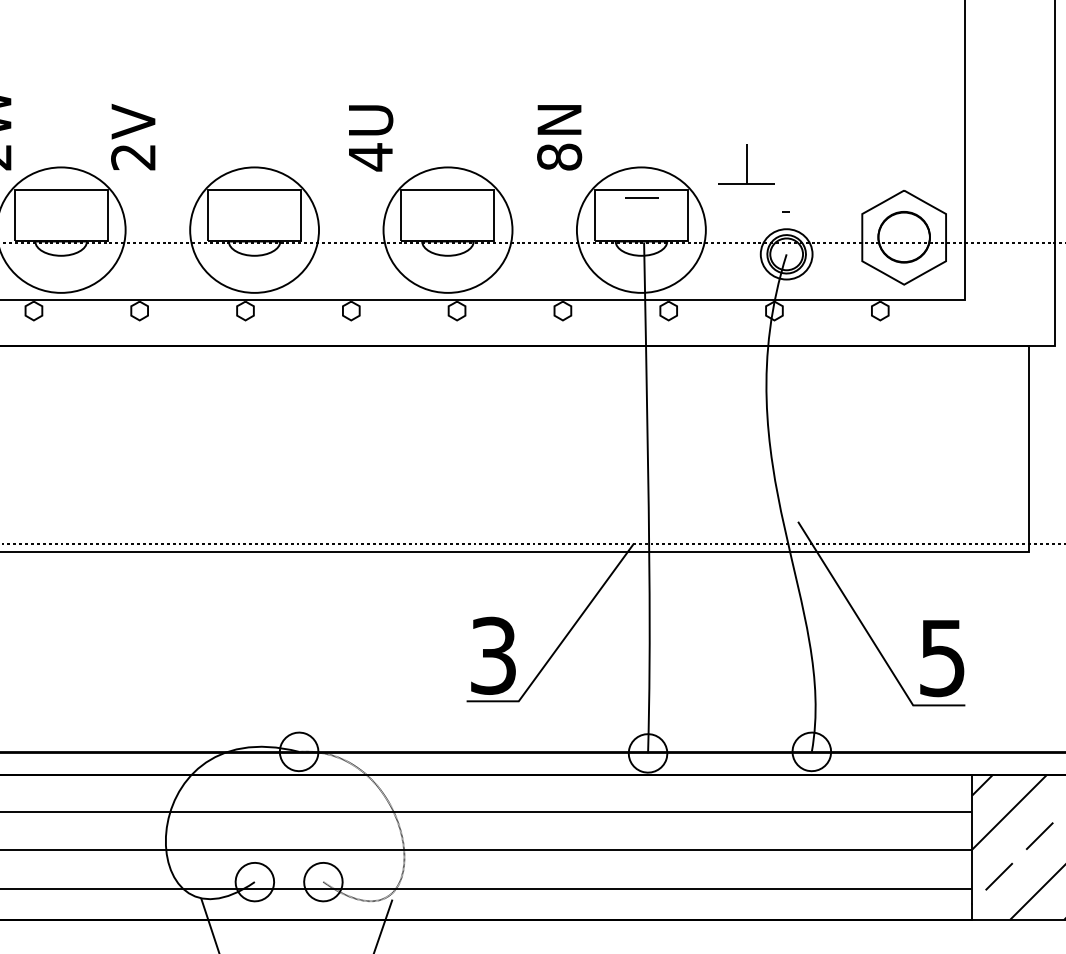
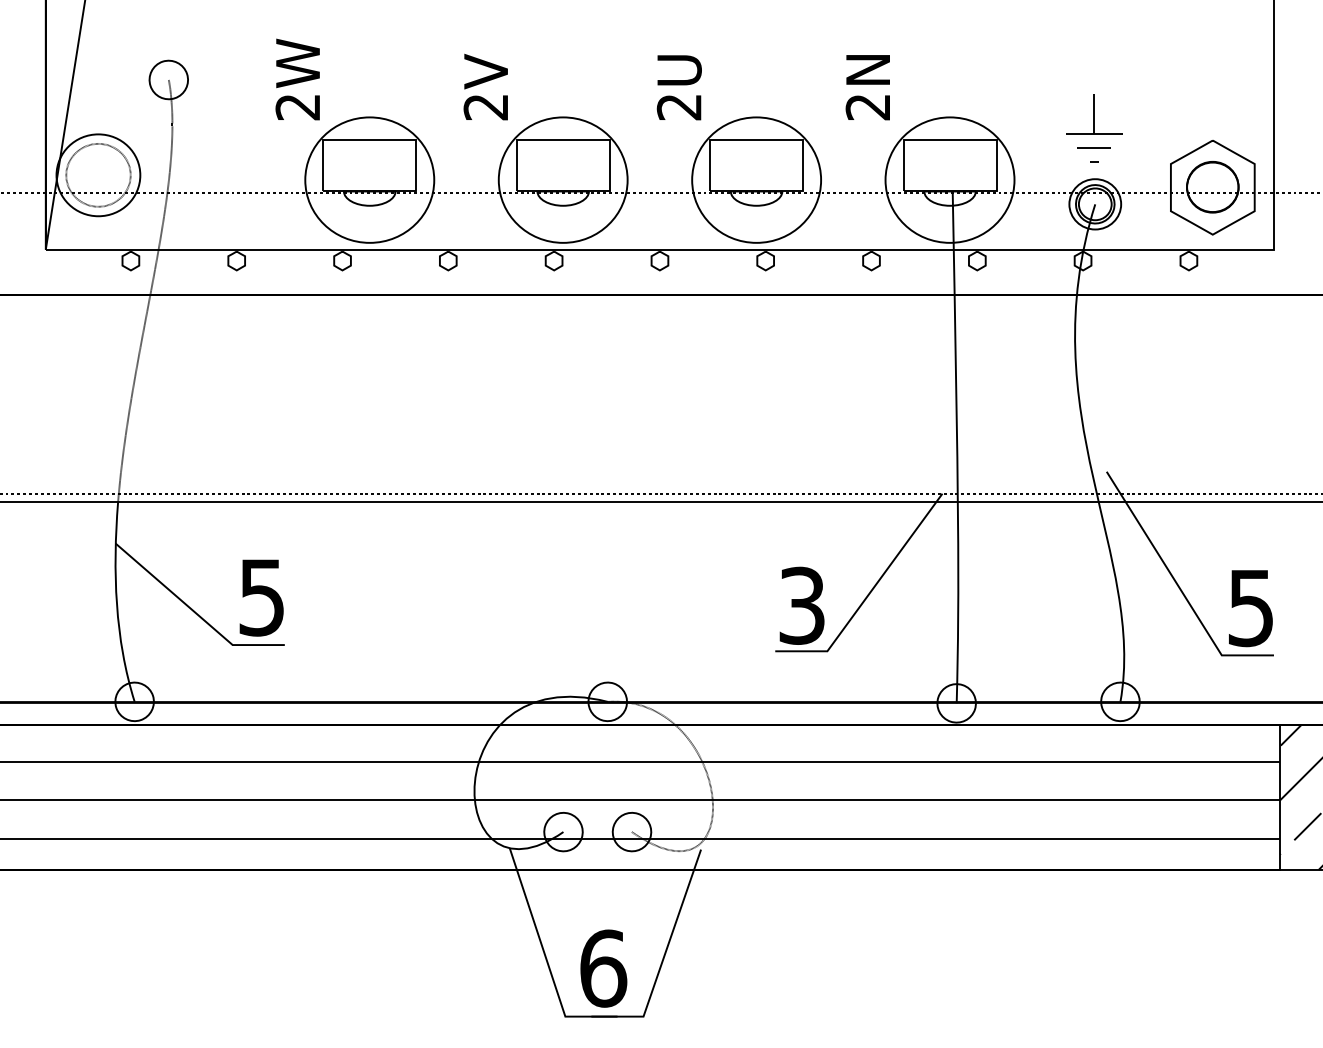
text: (132, 136) -> (485, 86), moved
text: (558, 156) -> (867, 106), 8N -> 2N
text: (369, 157) -> (678, 107), 4U -> 2U
part: (746, 164) -> (1094, 114), moved
line: (641, 197) -> (1093, 147), moved

